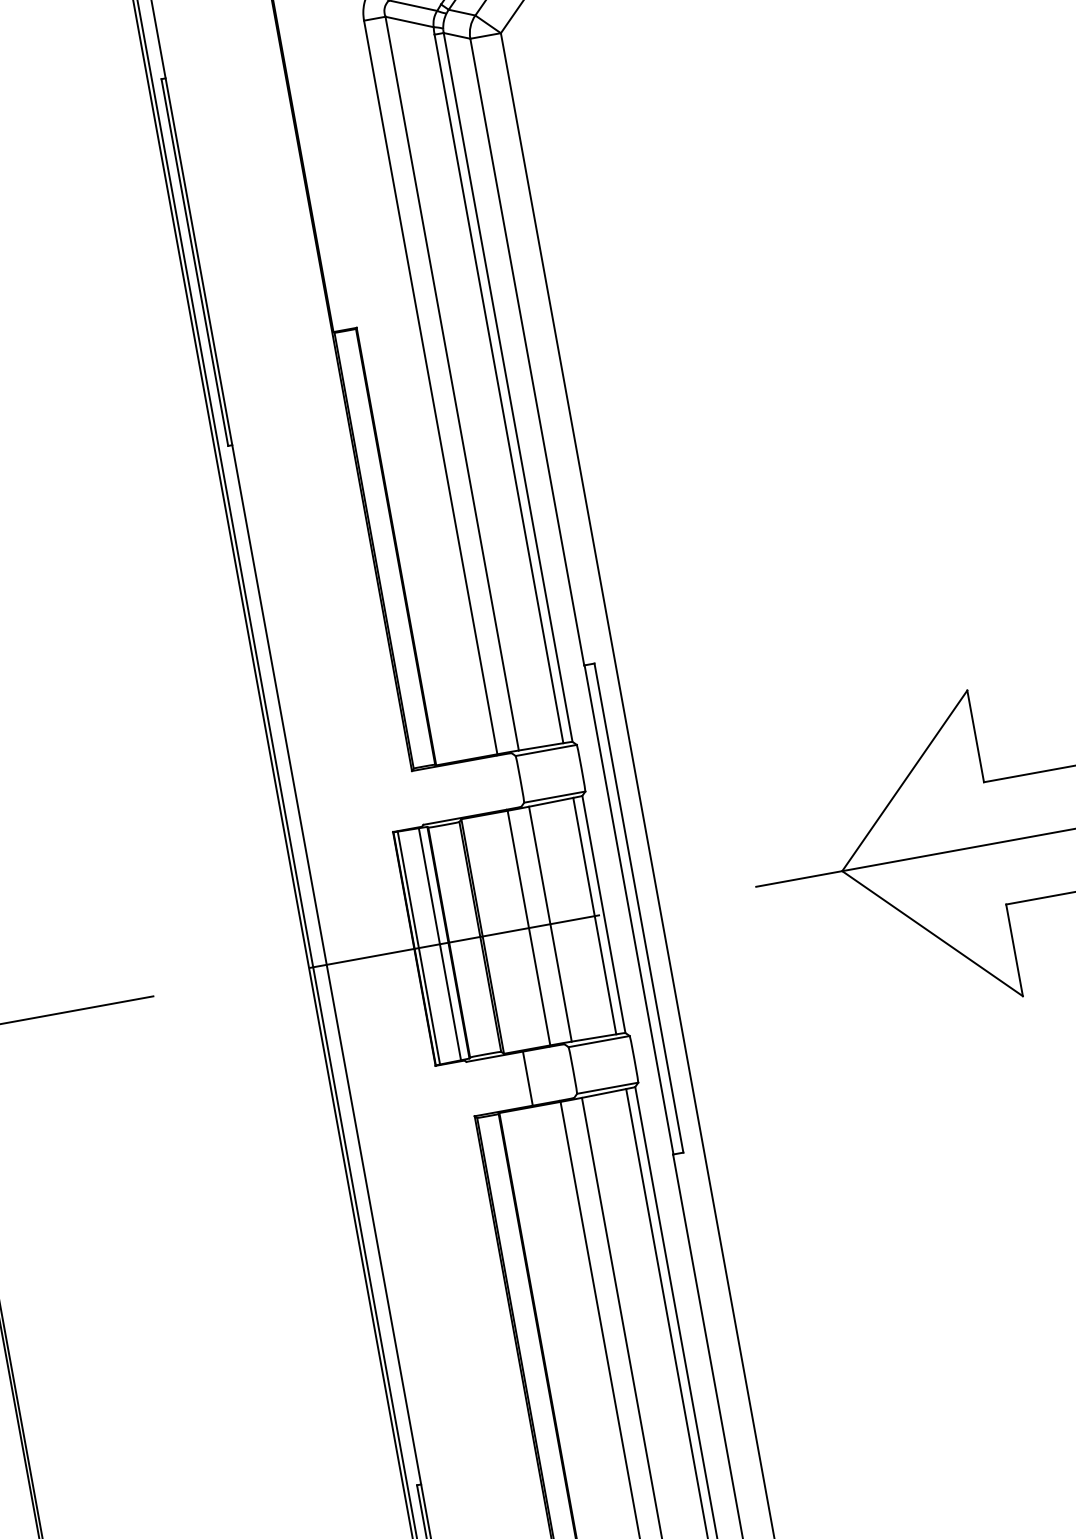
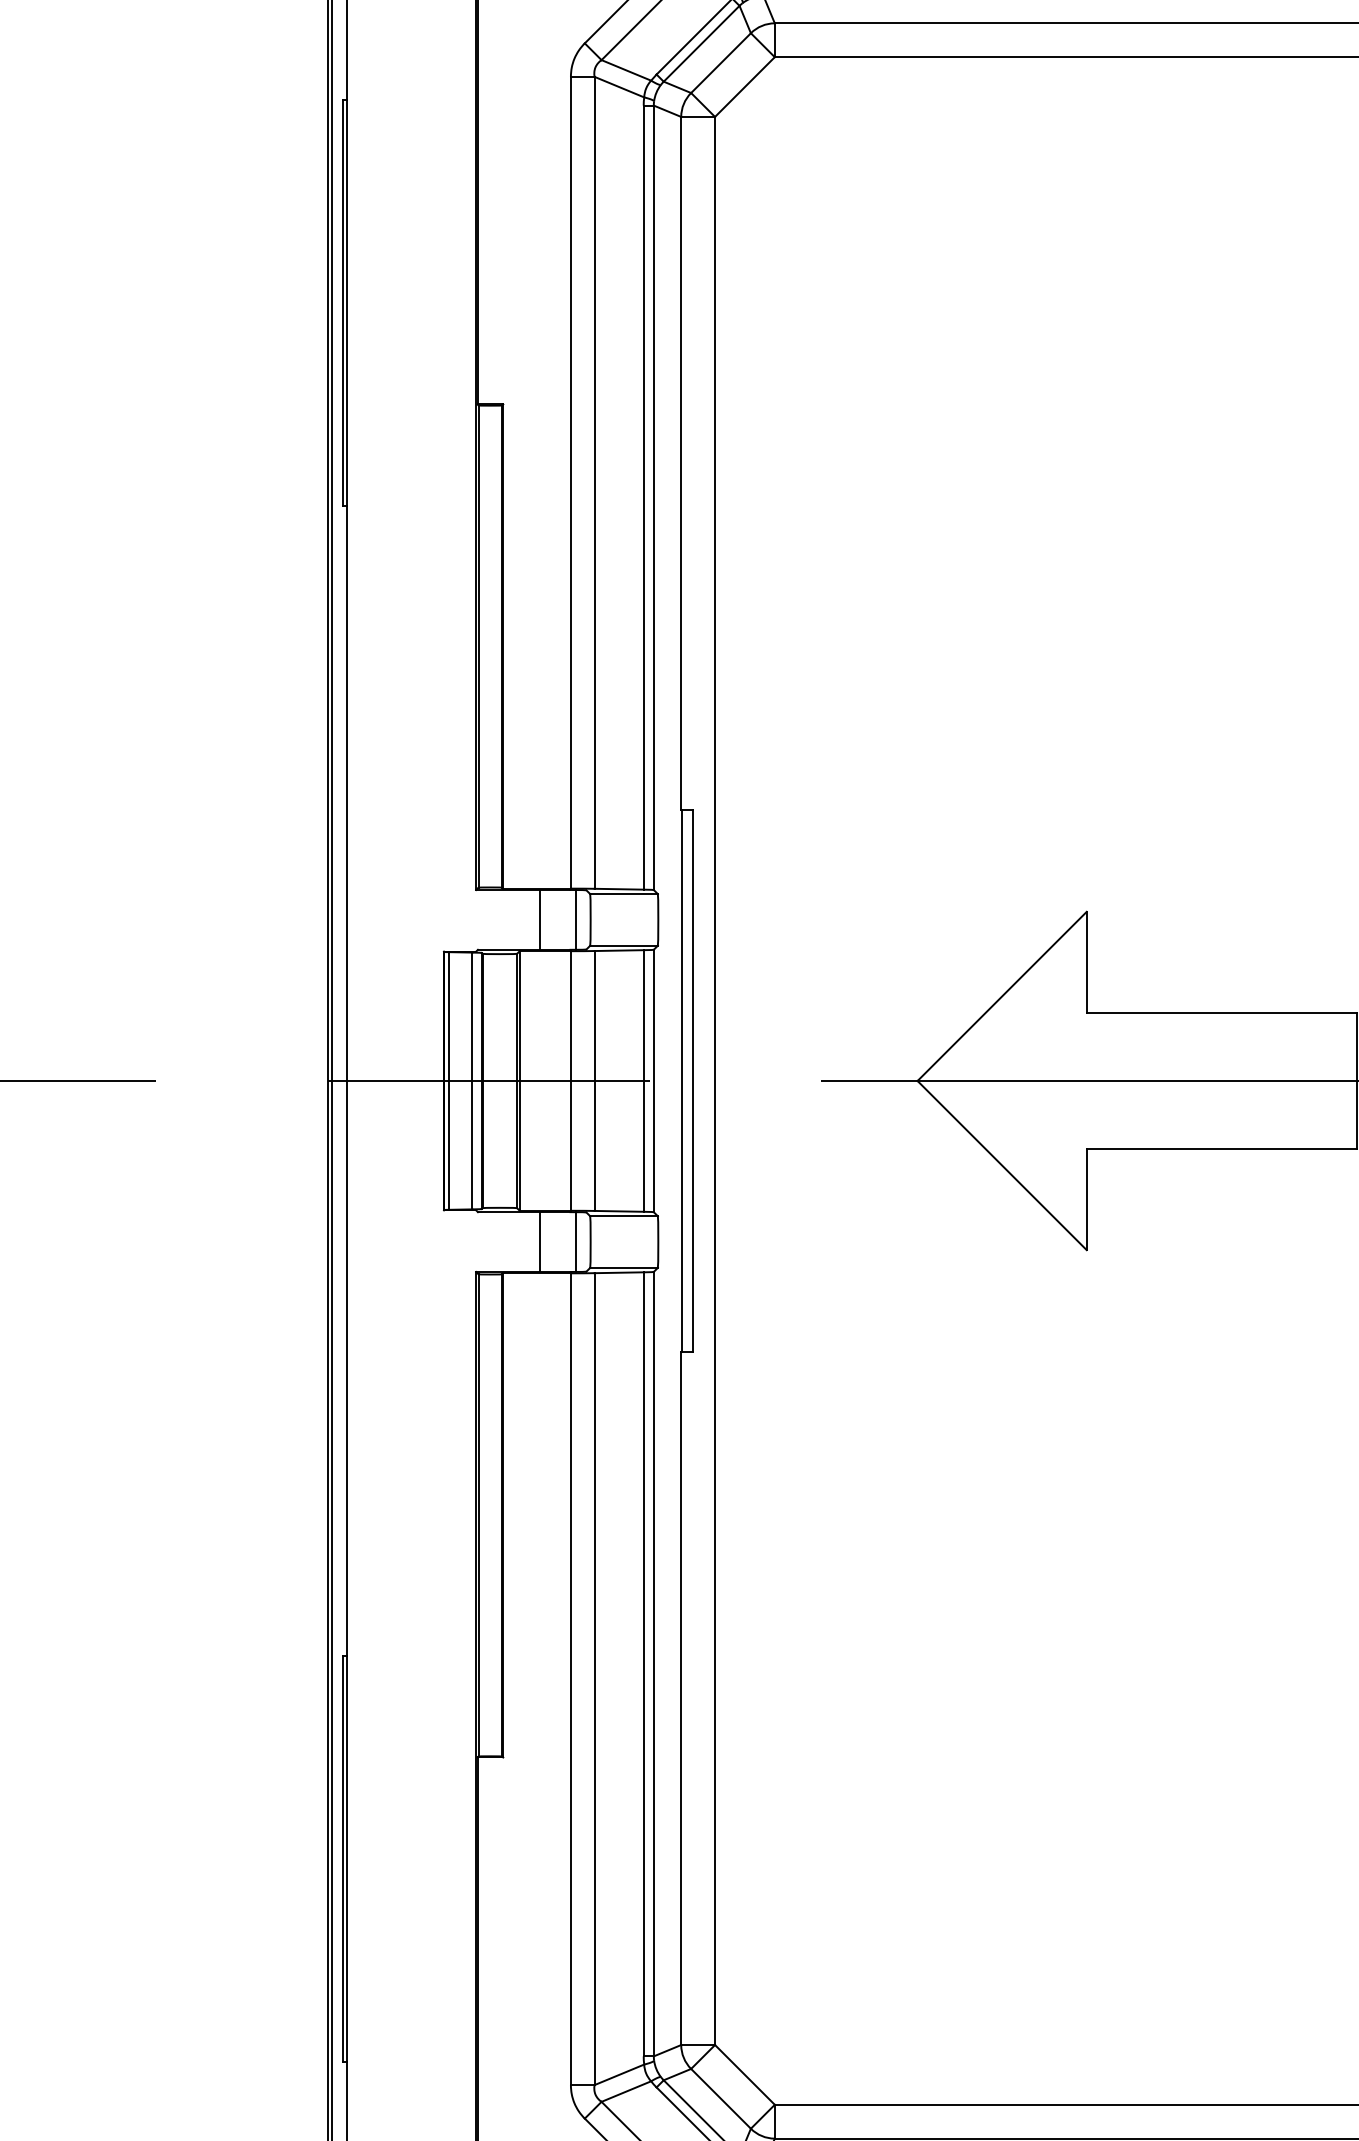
line: (506, 781) -> (575, 919), added
line: (474, 787) -> (540, 919), added
line: (559, 1072) -> (575, 1241), added

